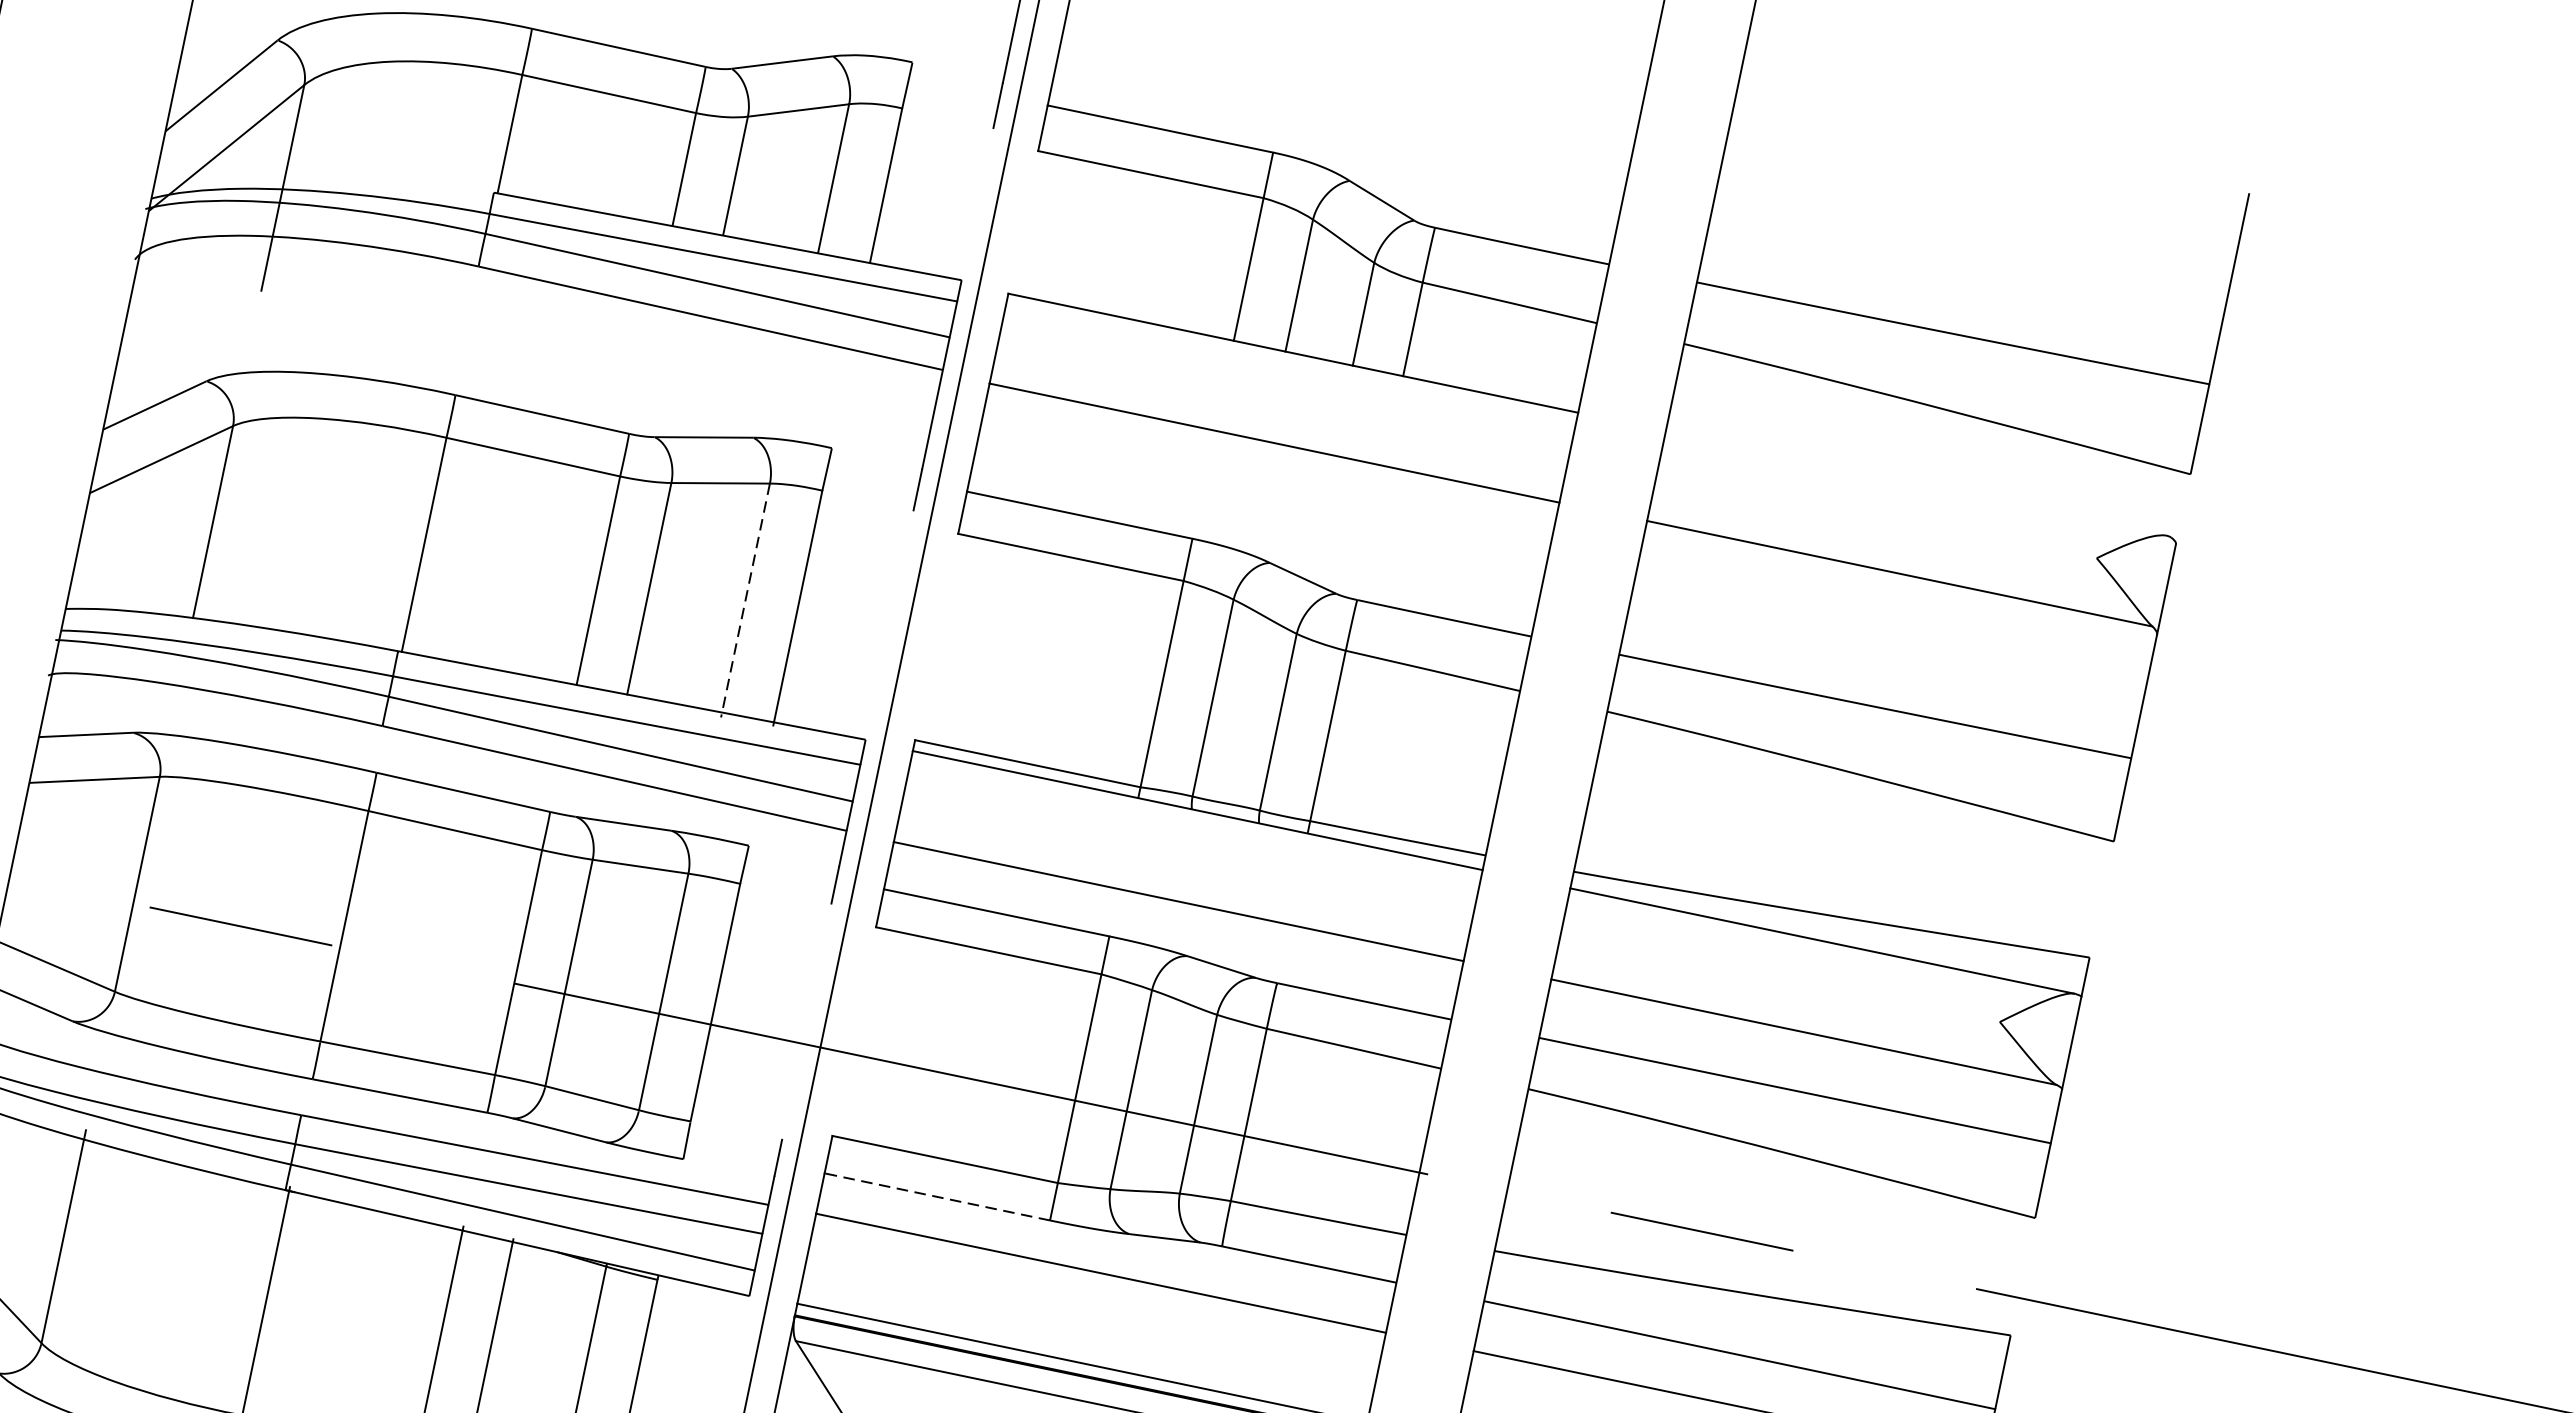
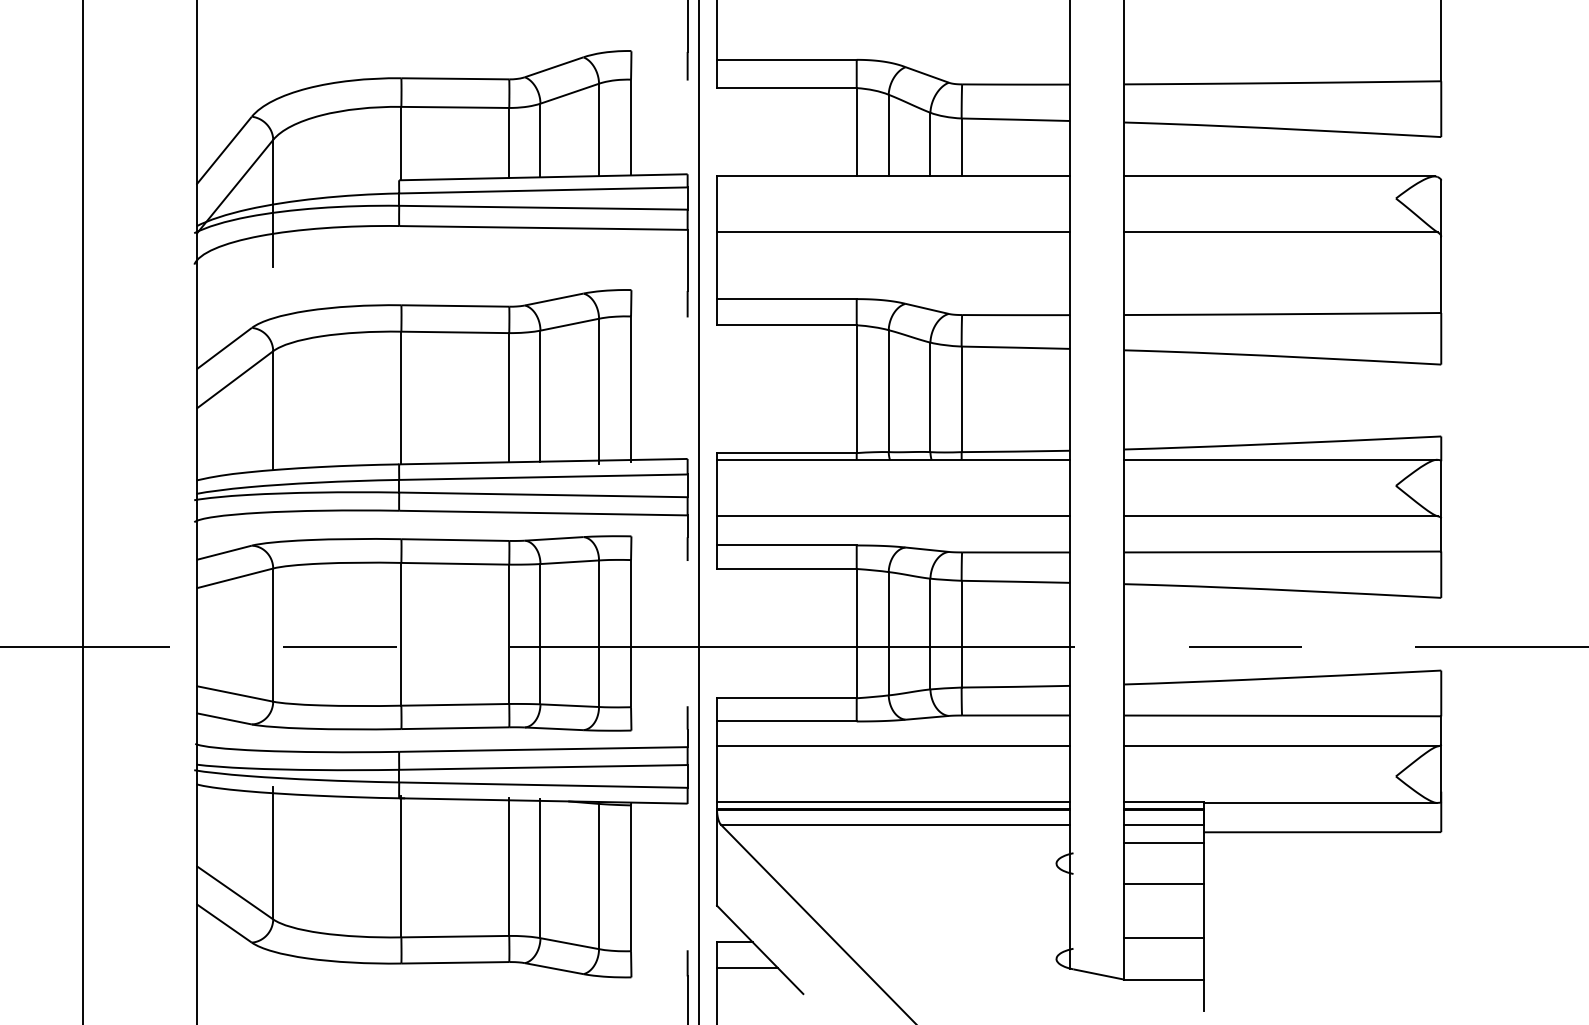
line: (1916, 483) -> (1279, 176), added
line: (746, 601) -> (599, 391), dashed -> solid
line: (936, 1196) -> (786, 721), dashed -> solid

